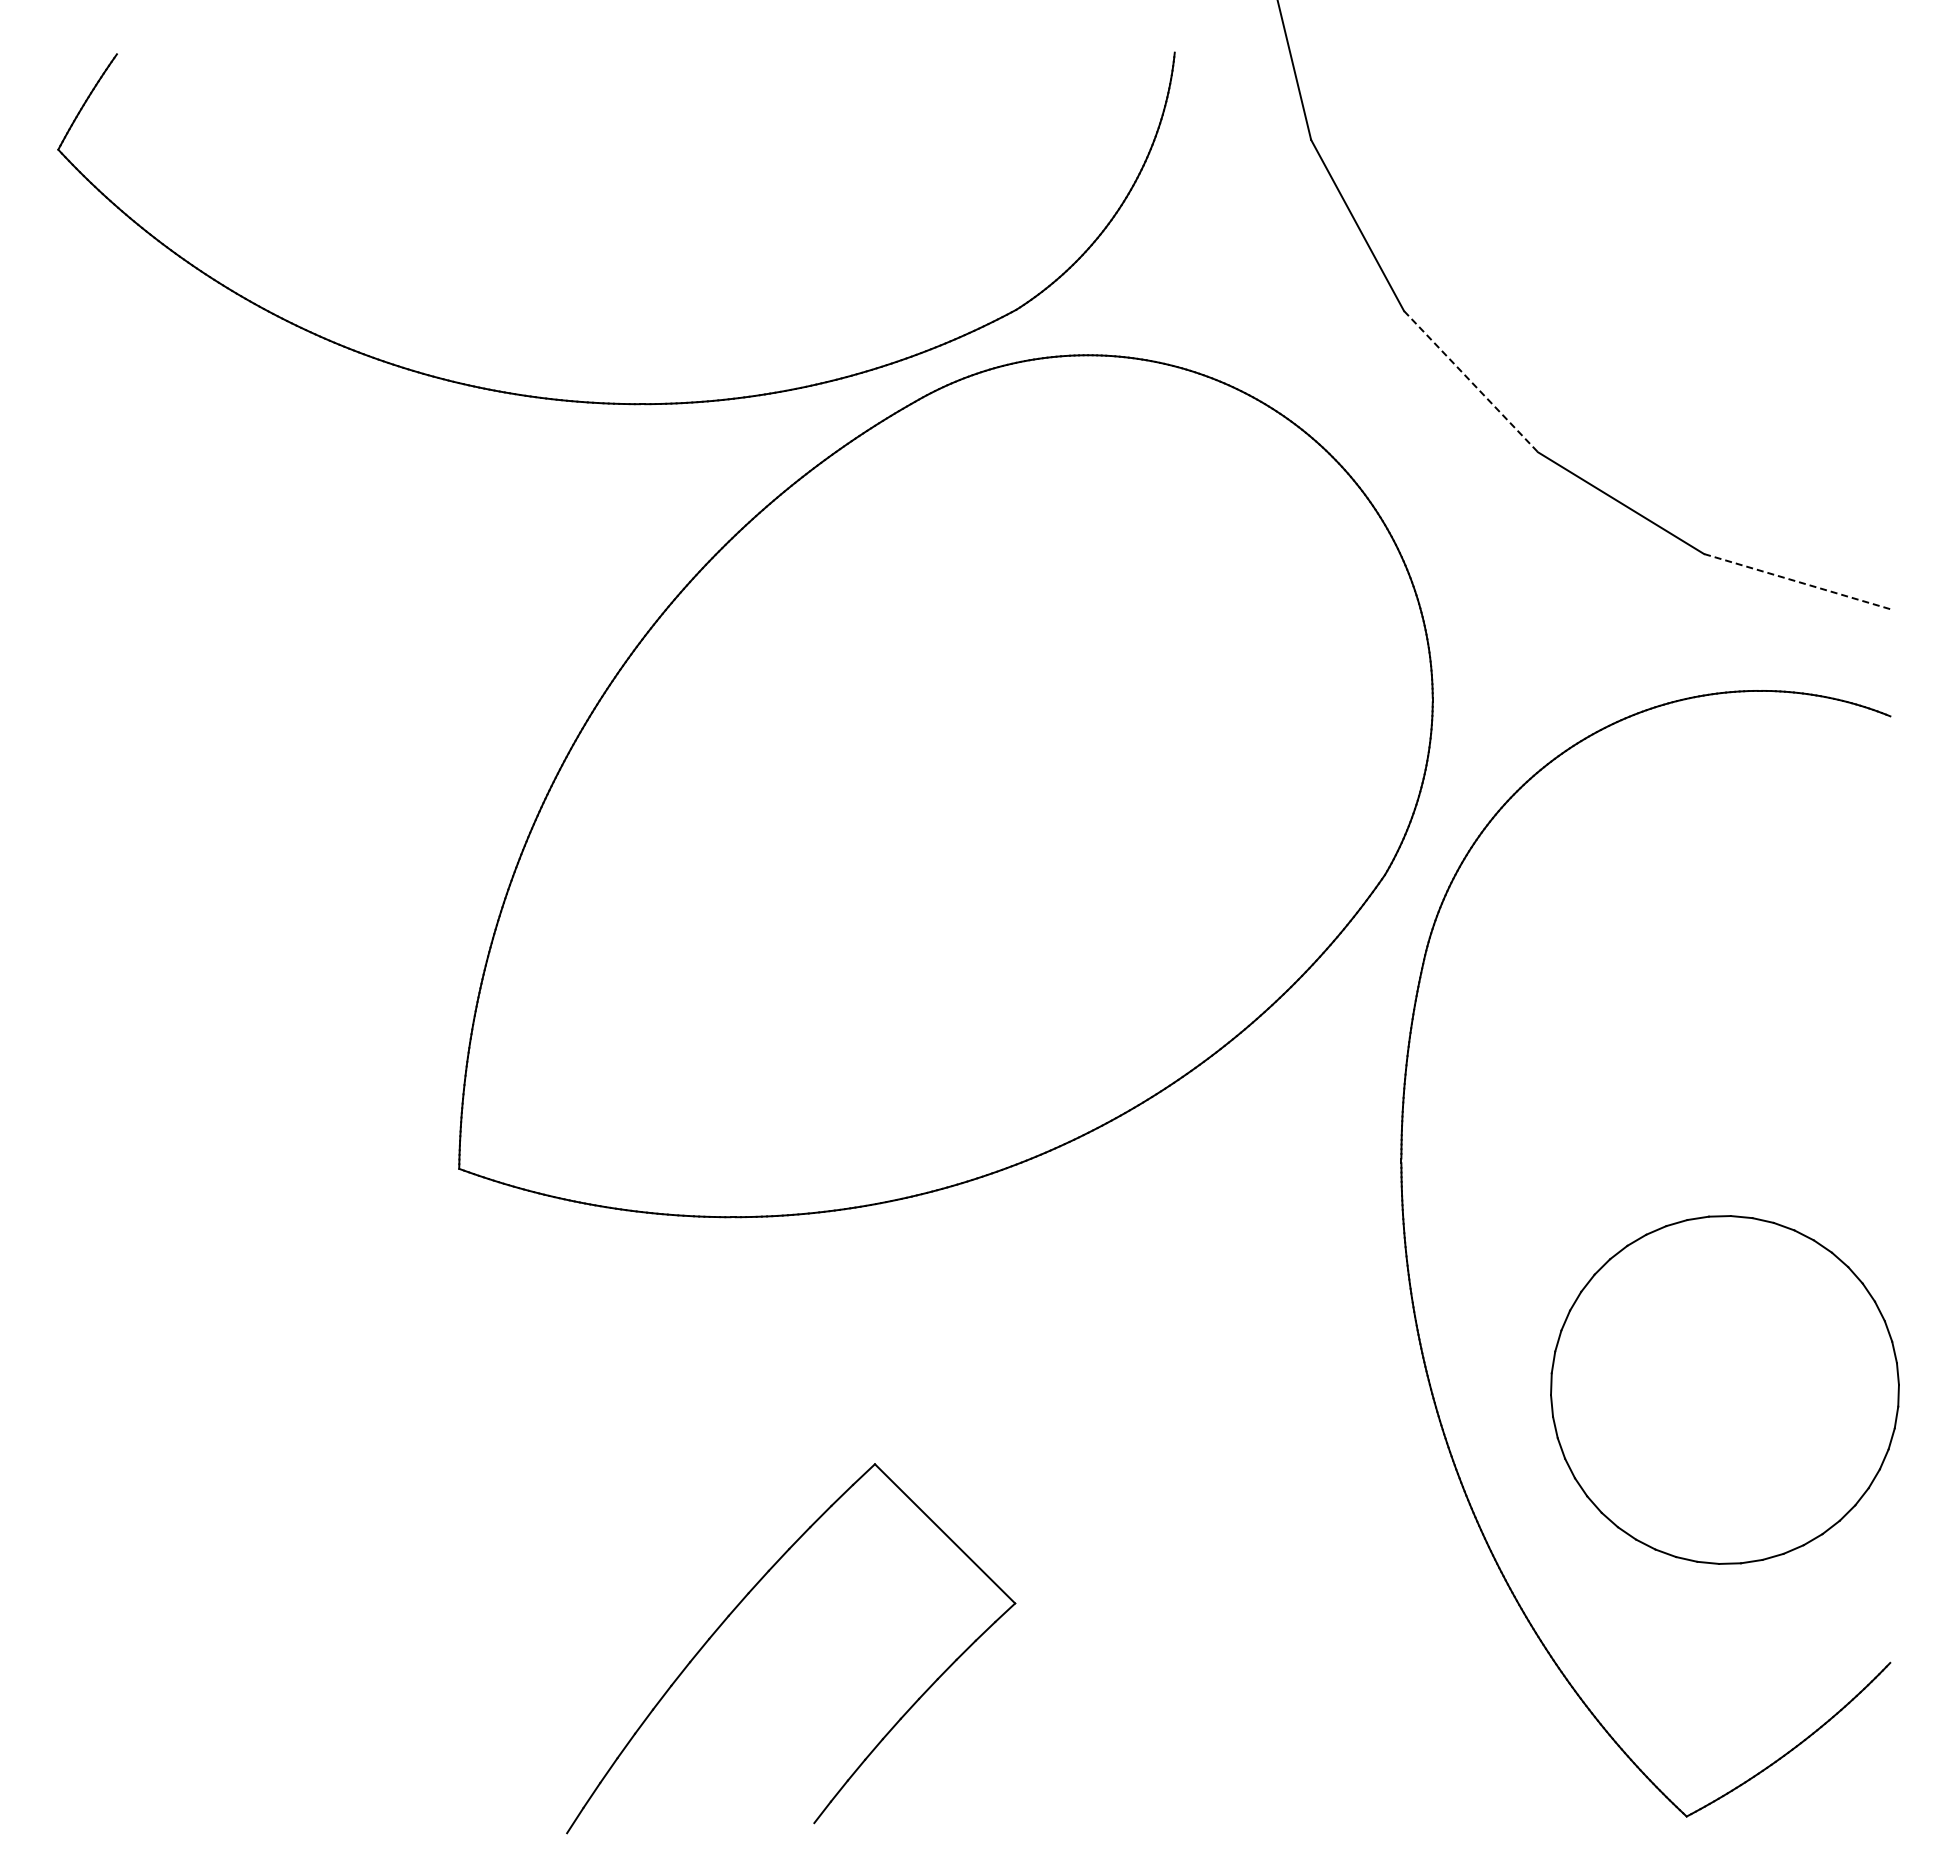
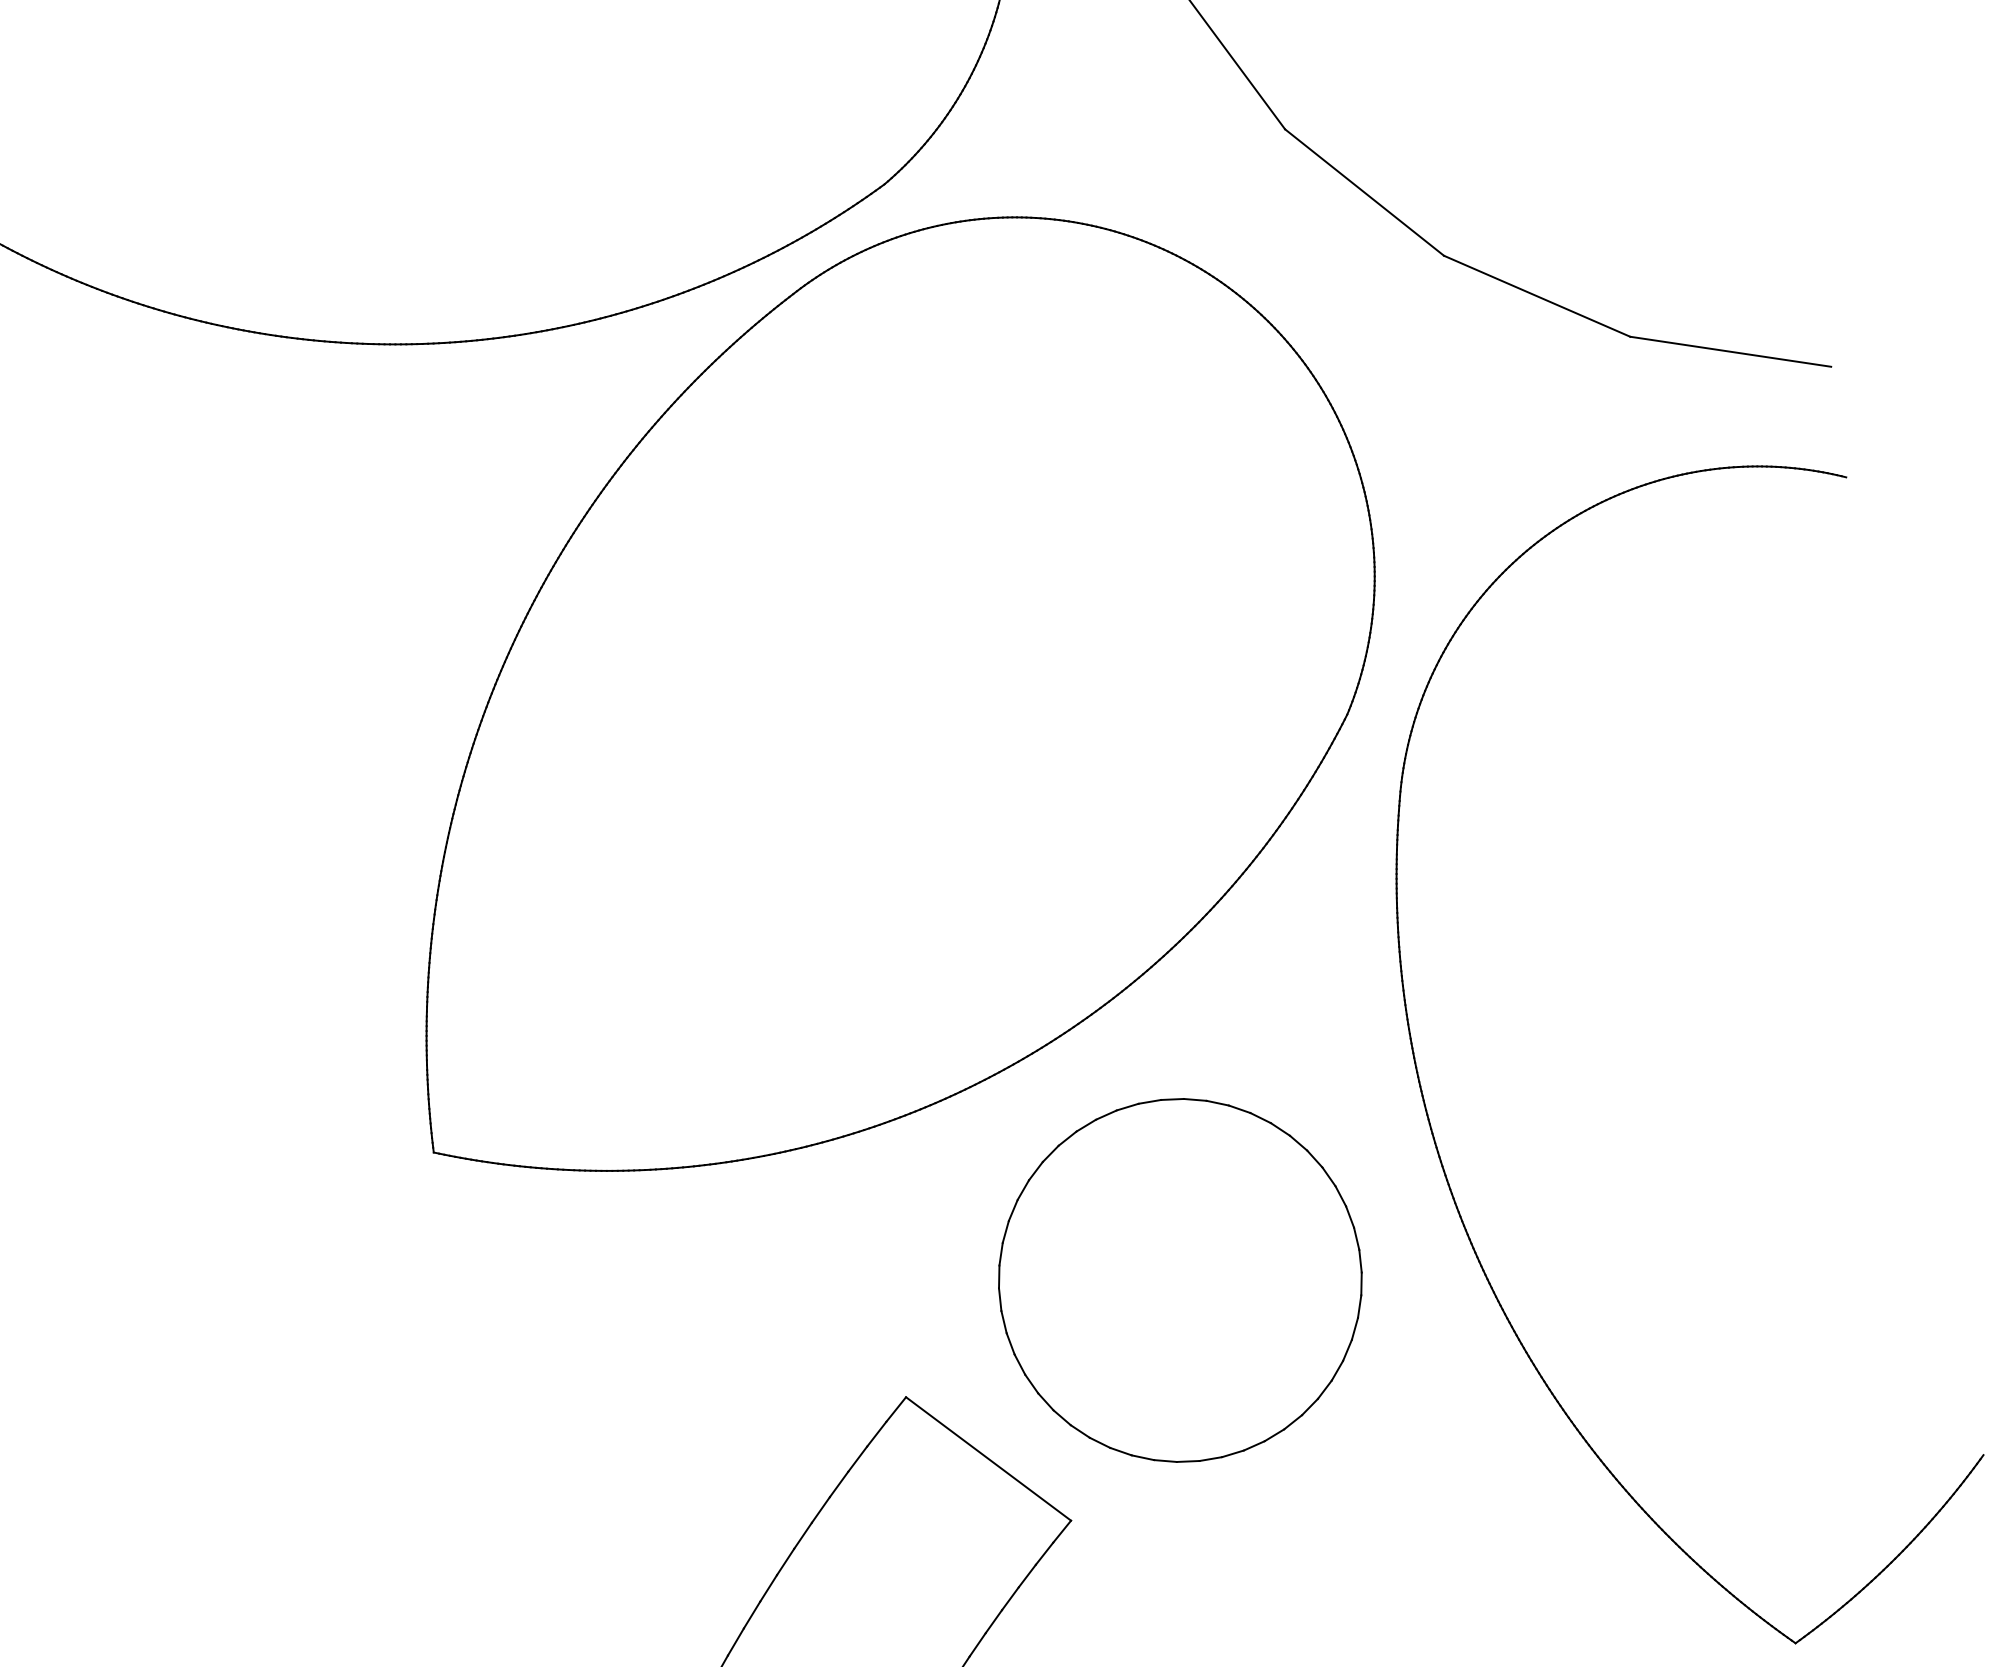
line: (1471, 382) -> (1365, 193), dashed -> solid
line: (1797, 581) -> (1730, 351), dashed -> solid
part: (1724, 1389) -> (1179, 1280), moved

